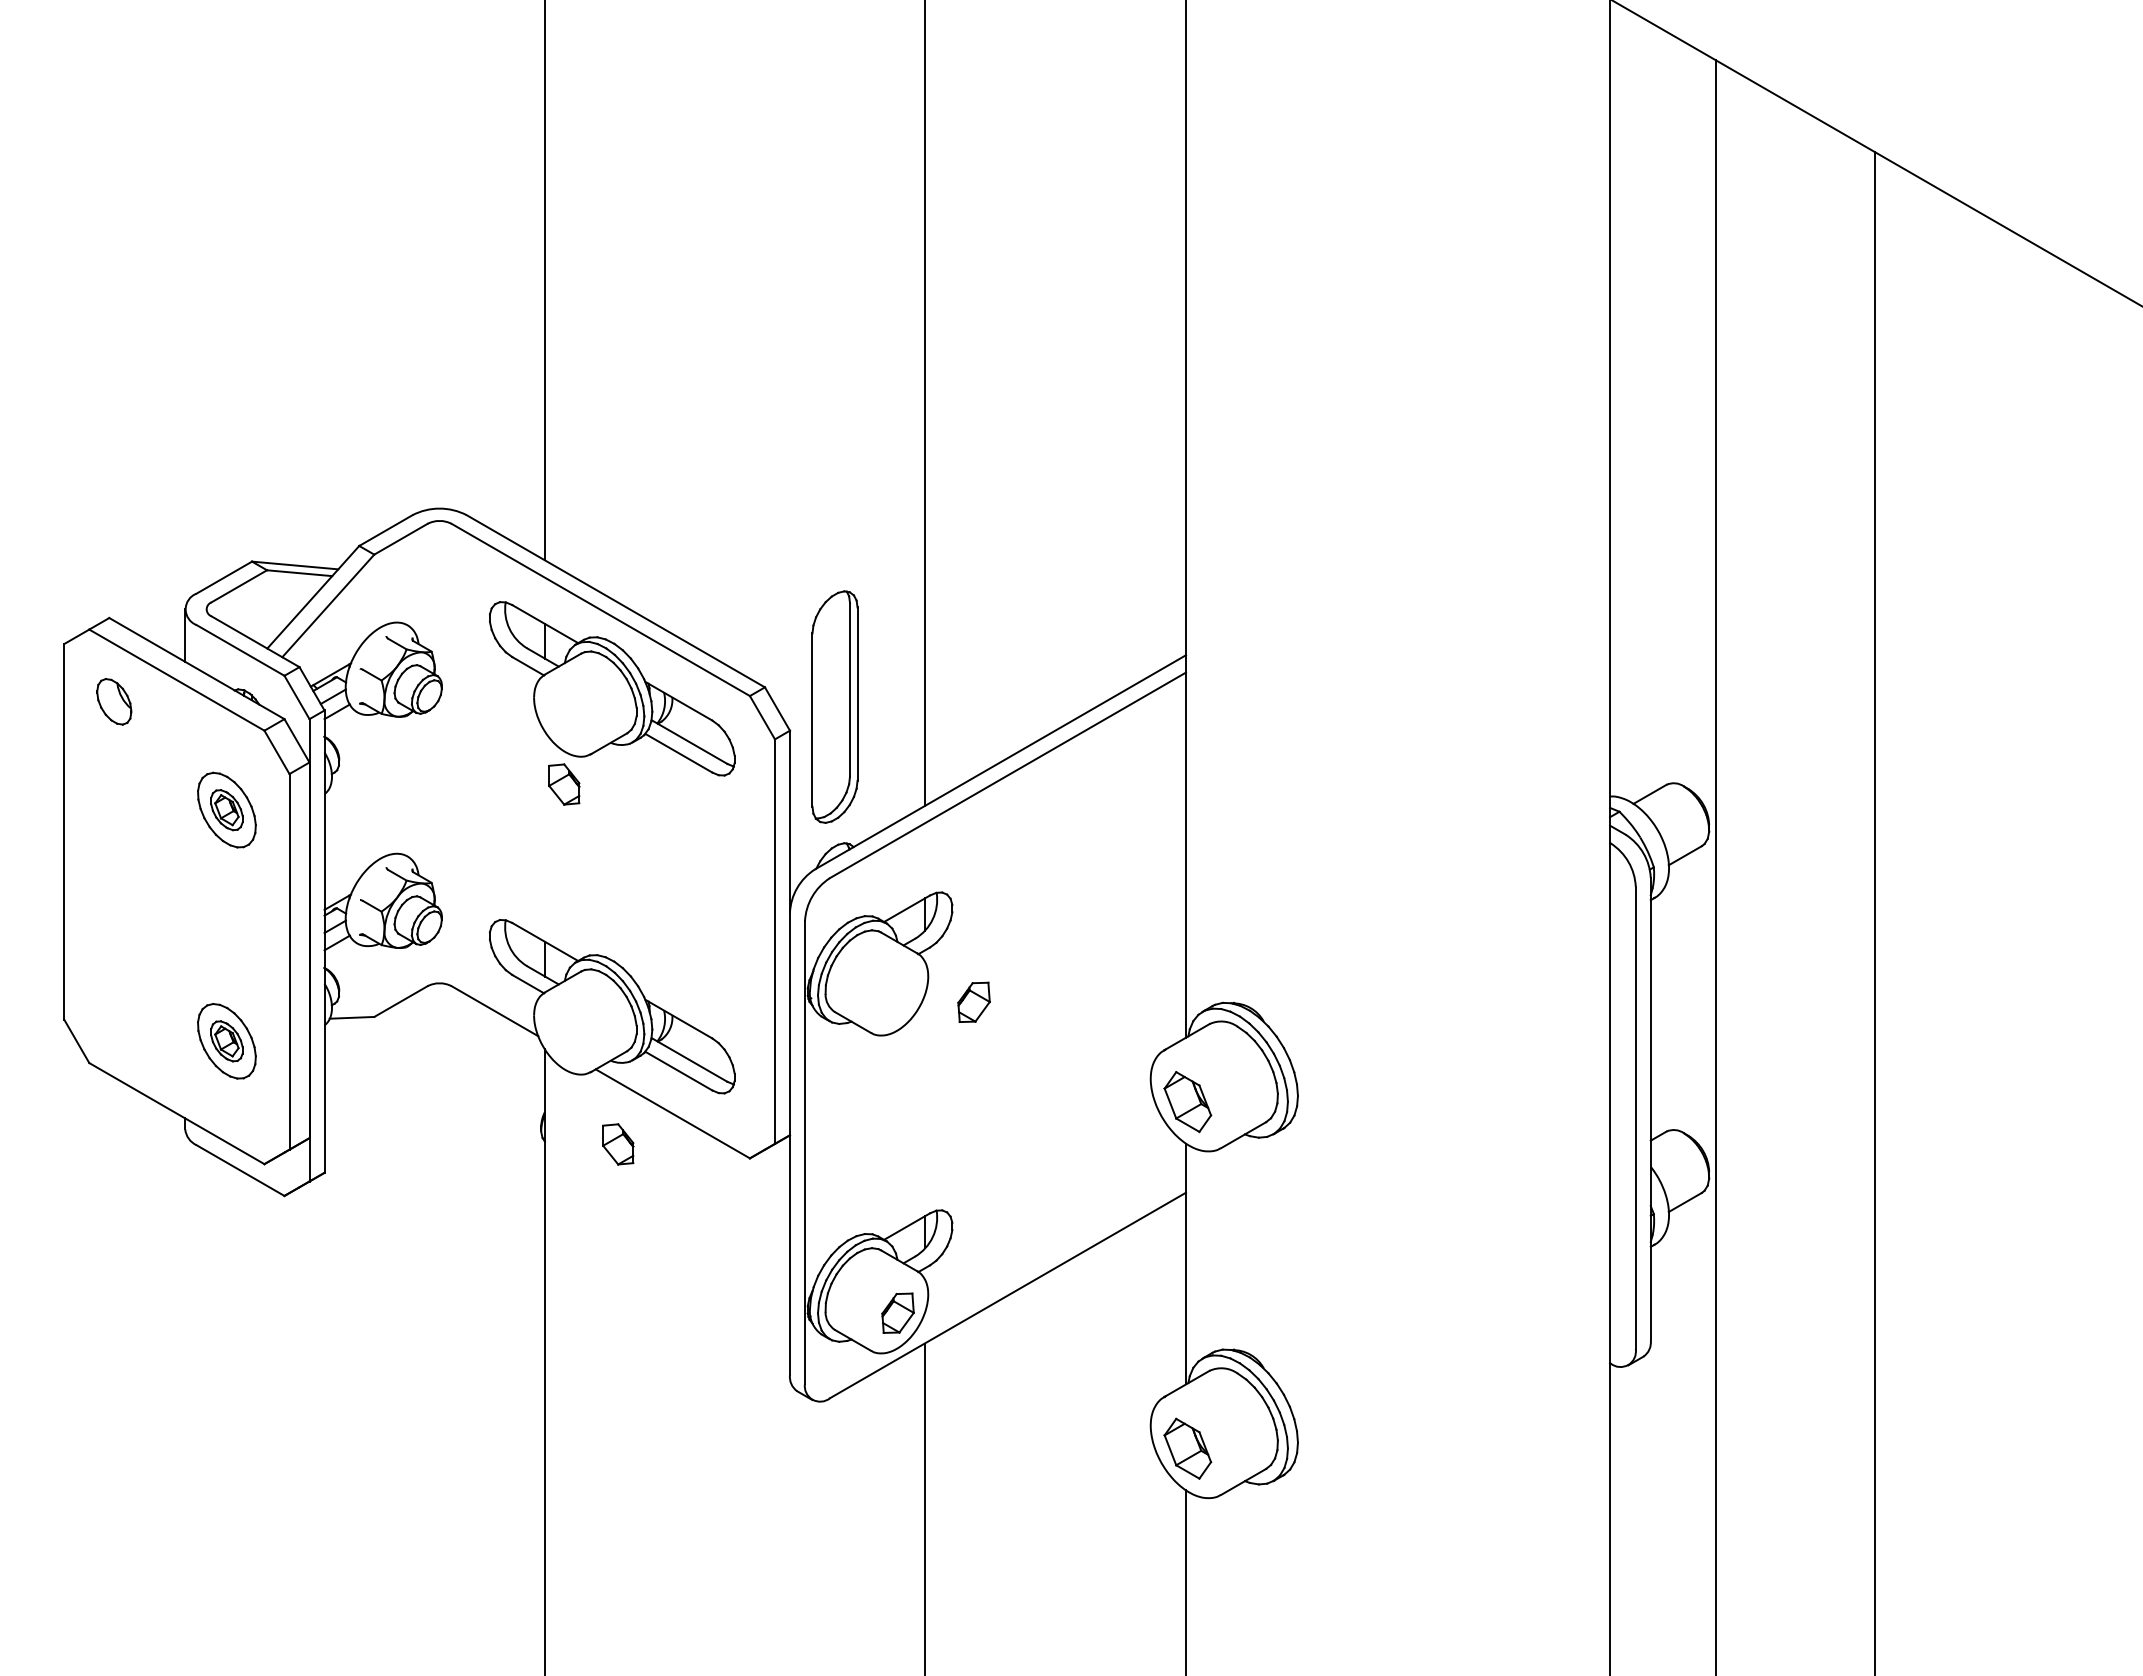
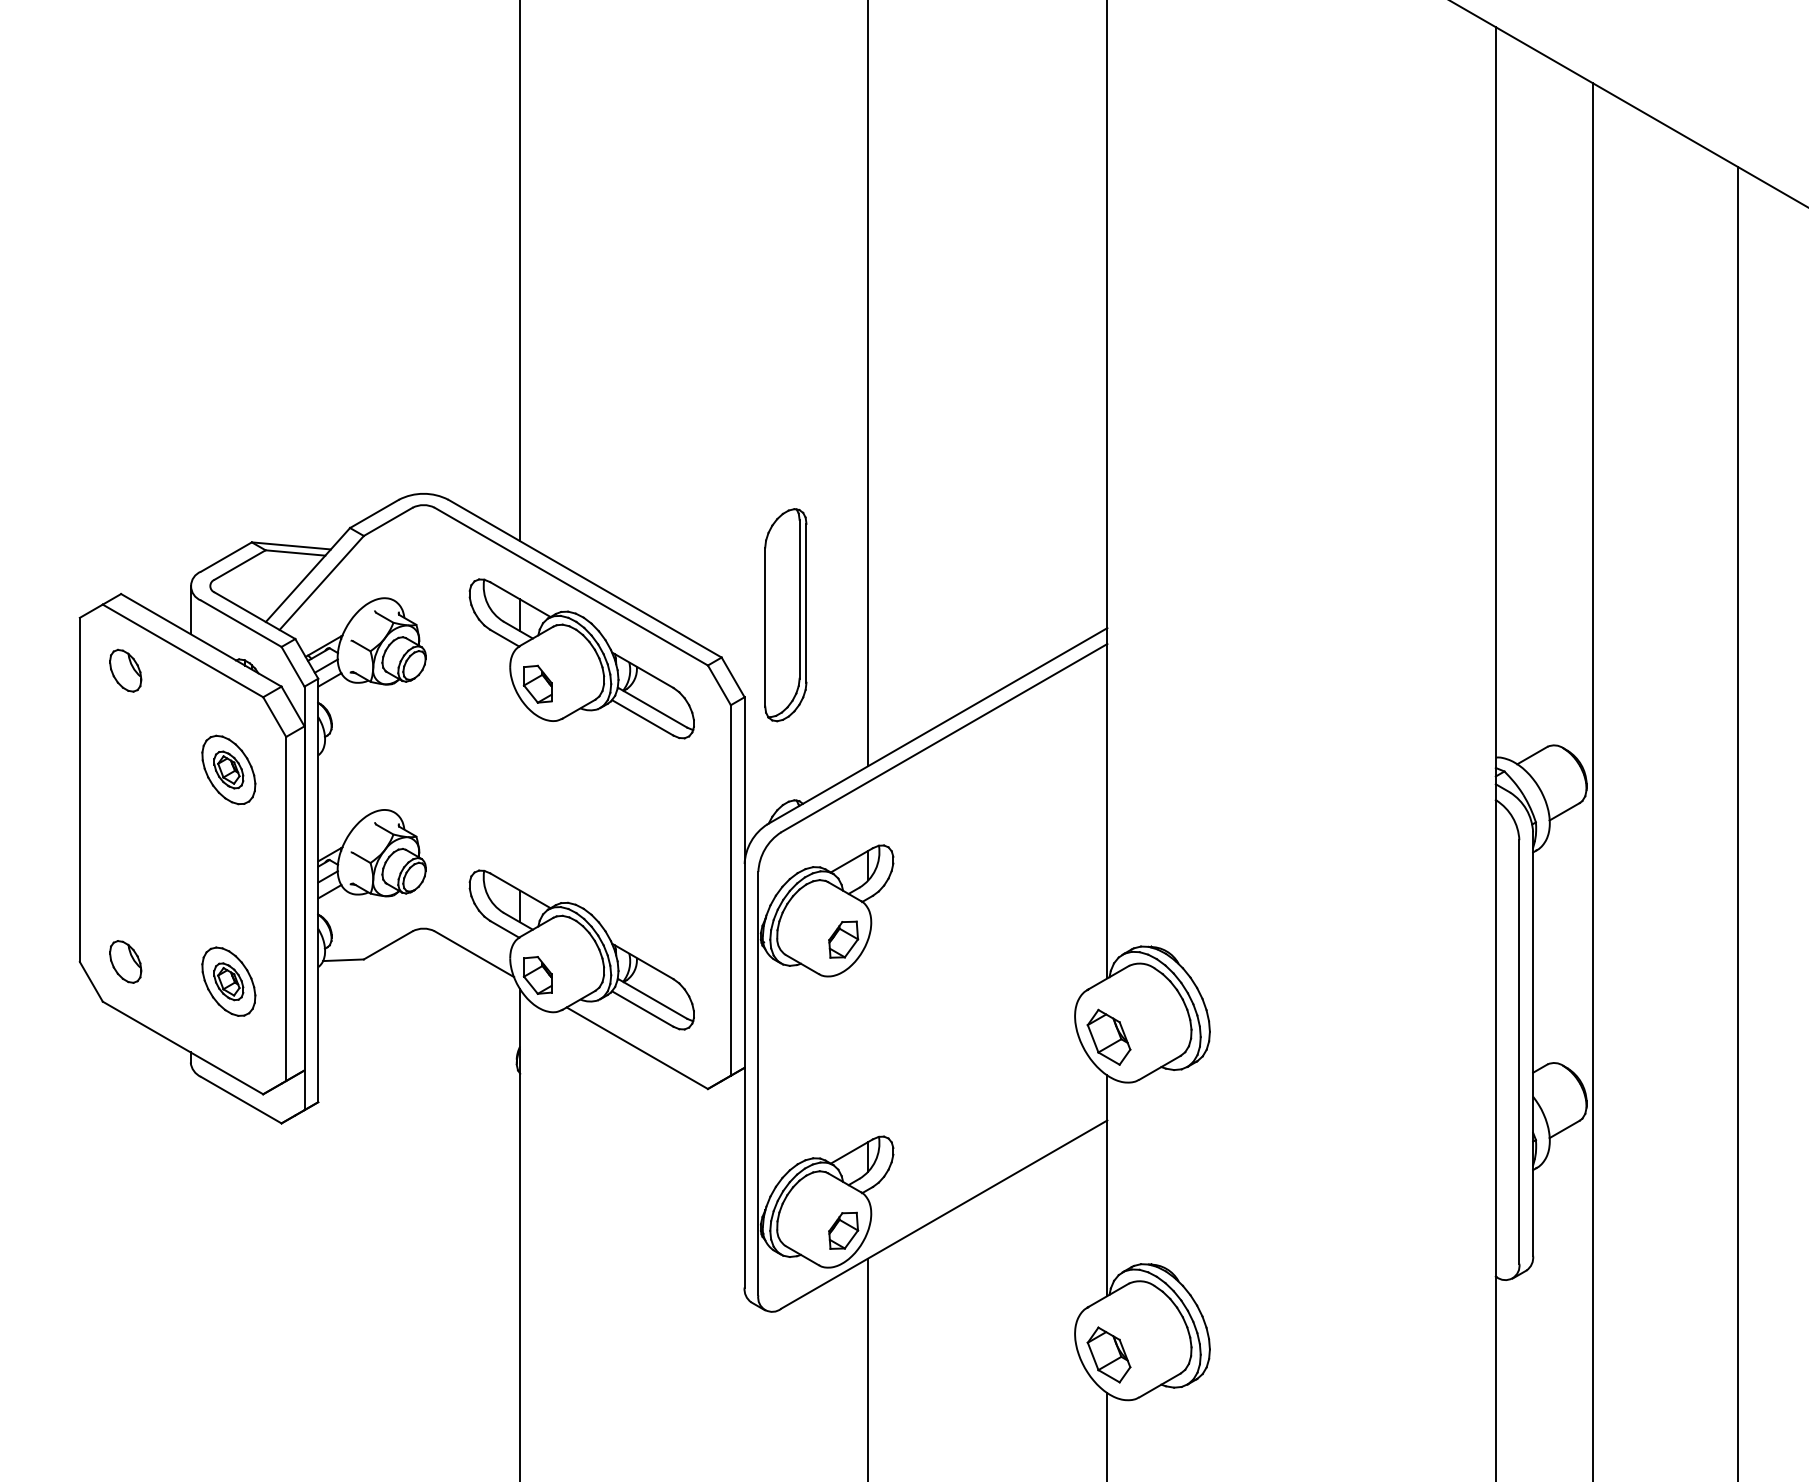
part: (834, 706) -> (785, 614), moved
part: (564, 784) -> (538, 684), moved
part: (973, 1001) -> (843, 938), moved
part: (114, 1019) -> (125, 961), added
part: (618, 1144) -> (538, 975), moved

